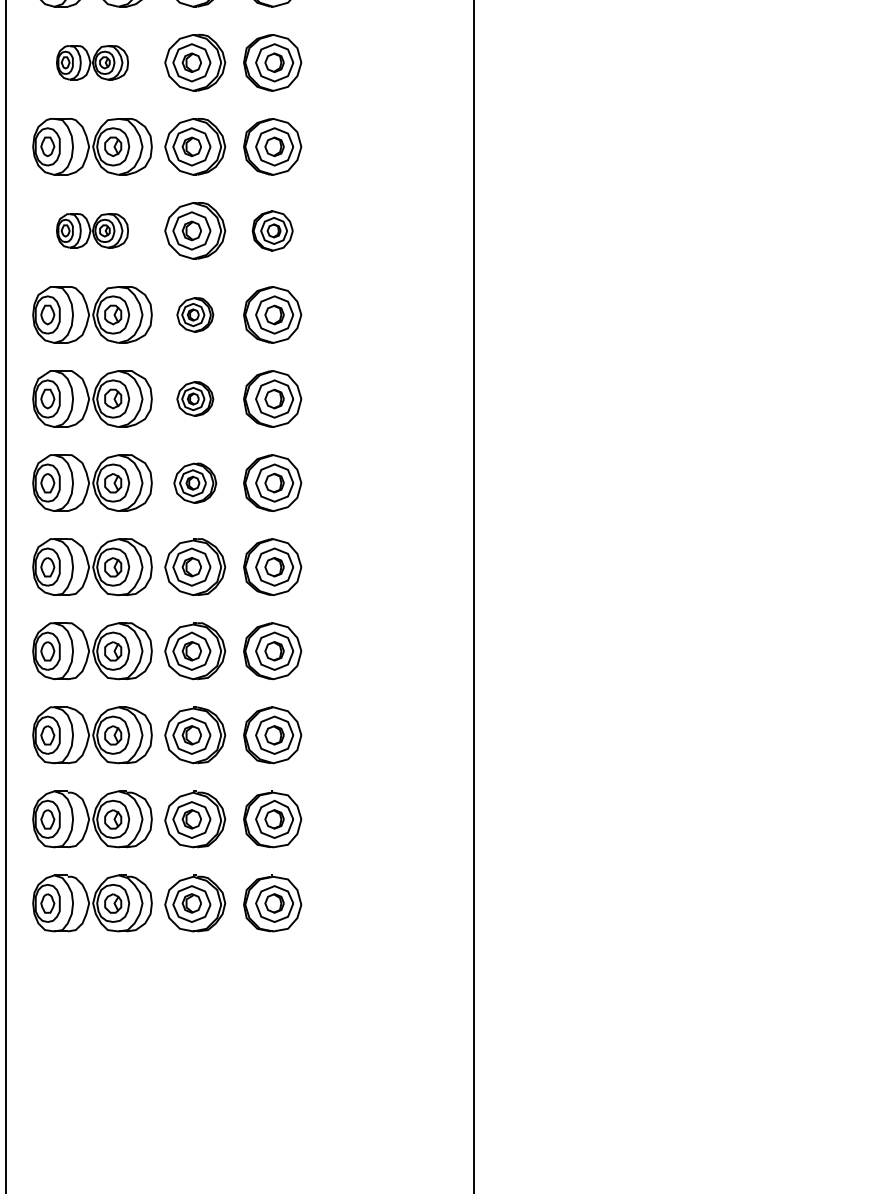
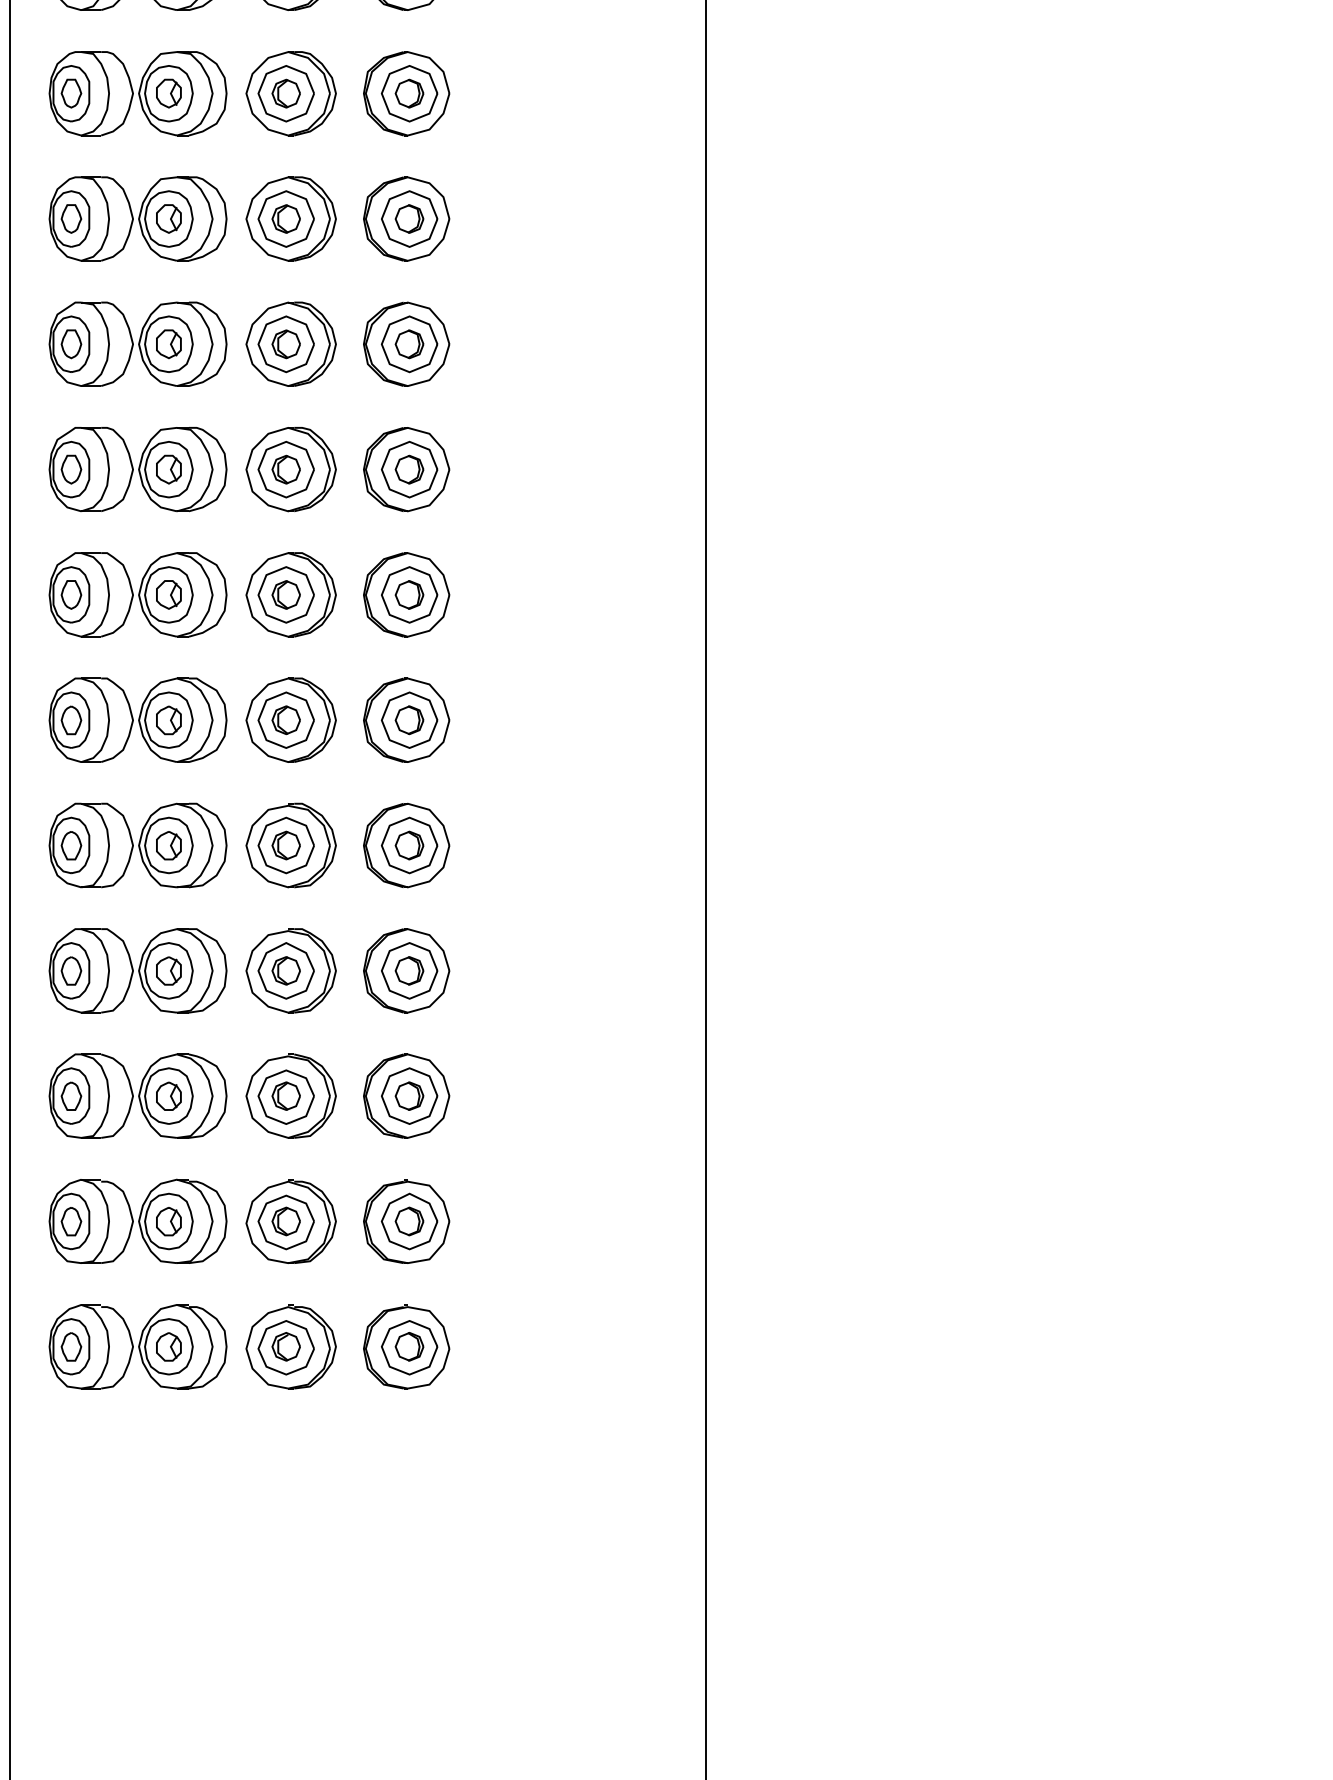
part: (92, 62) -> (138, 93), size x1.67
part: (92, 230) -> (138, 343), size x1.67
part: (272, 230) -> (406, 343), size x1.43
part: (195, 314) -> (291, 468), size x1.67
part: (195, 398) -> (291, 594), size x1.67
part: (195, 483) -> (291, 720), size x1.43

